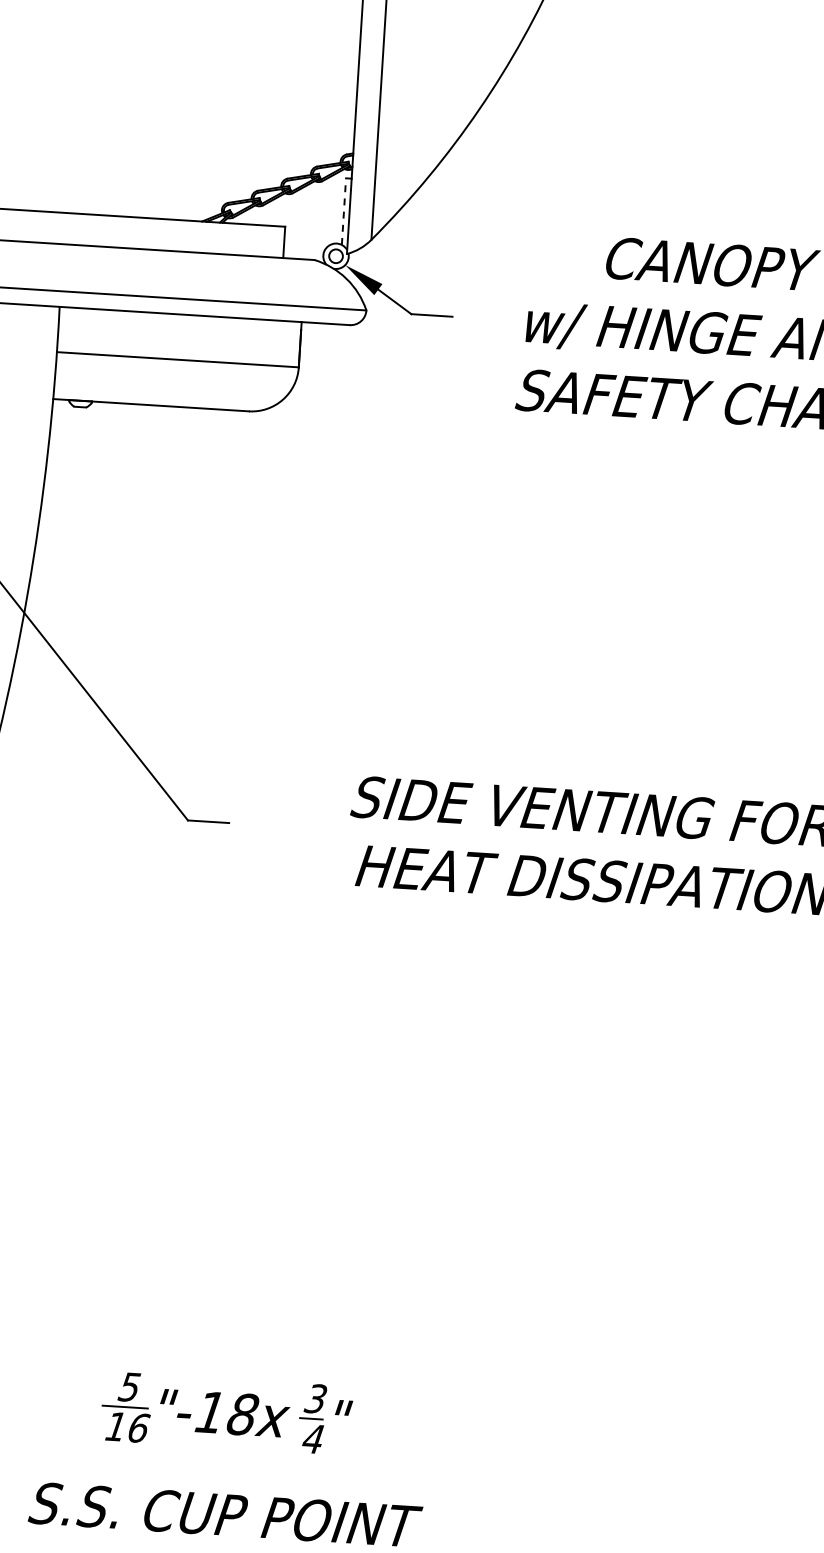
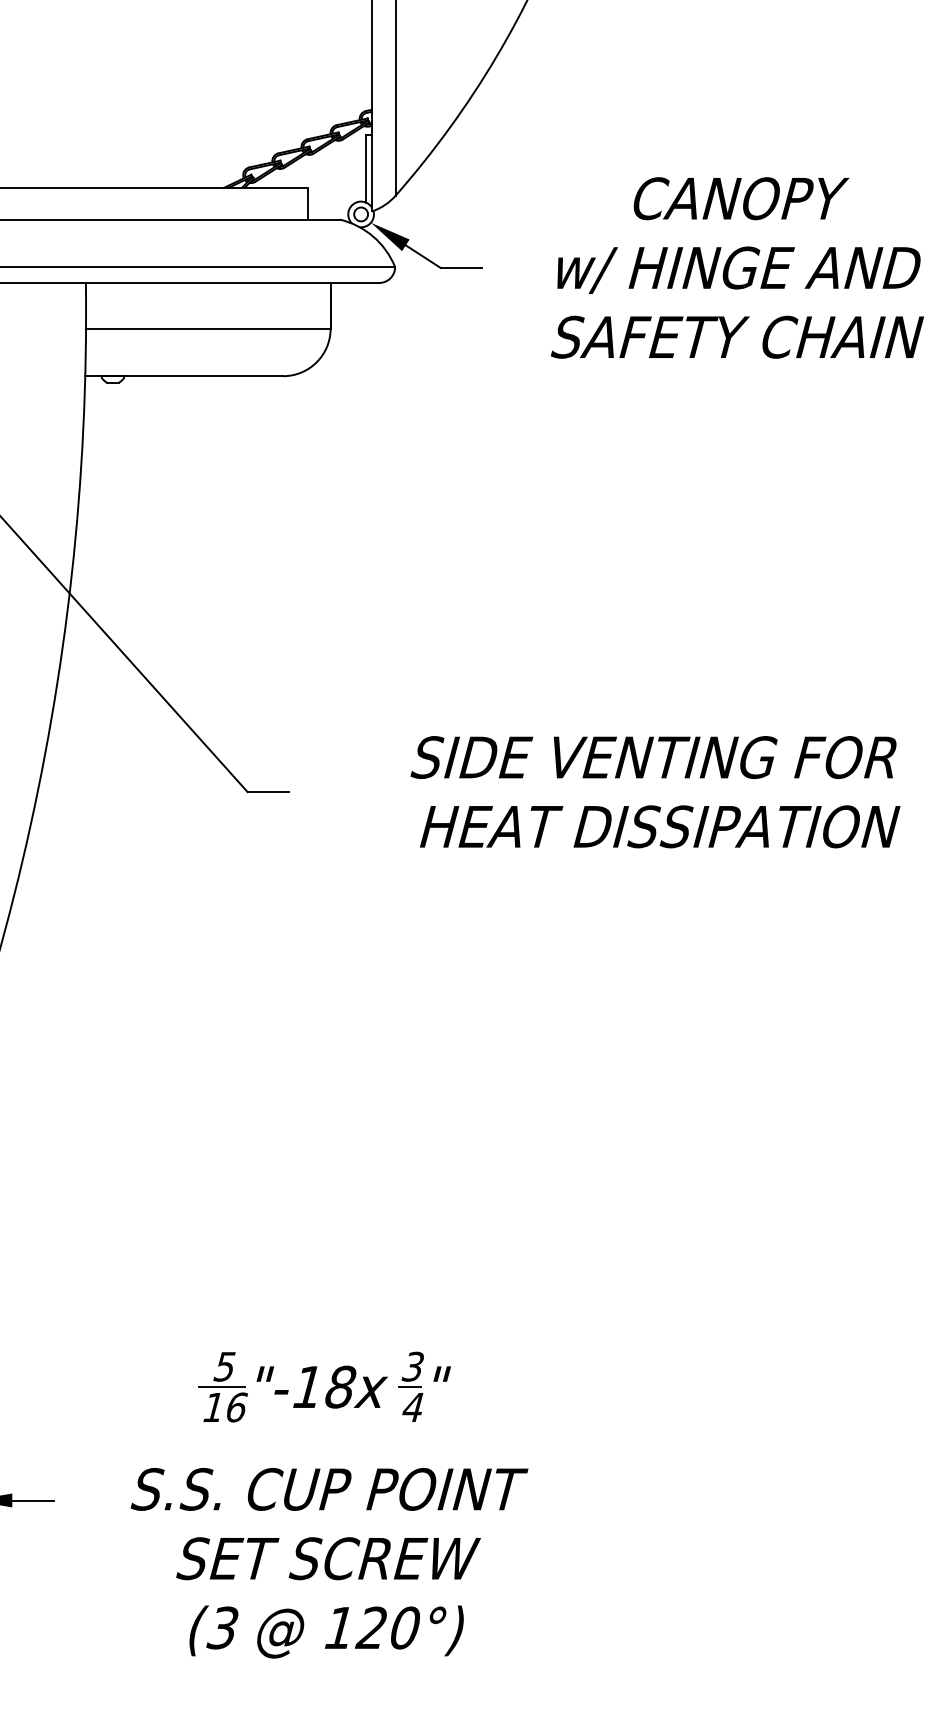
line: (344, 211) -> (366, 168), dashed -> solid

